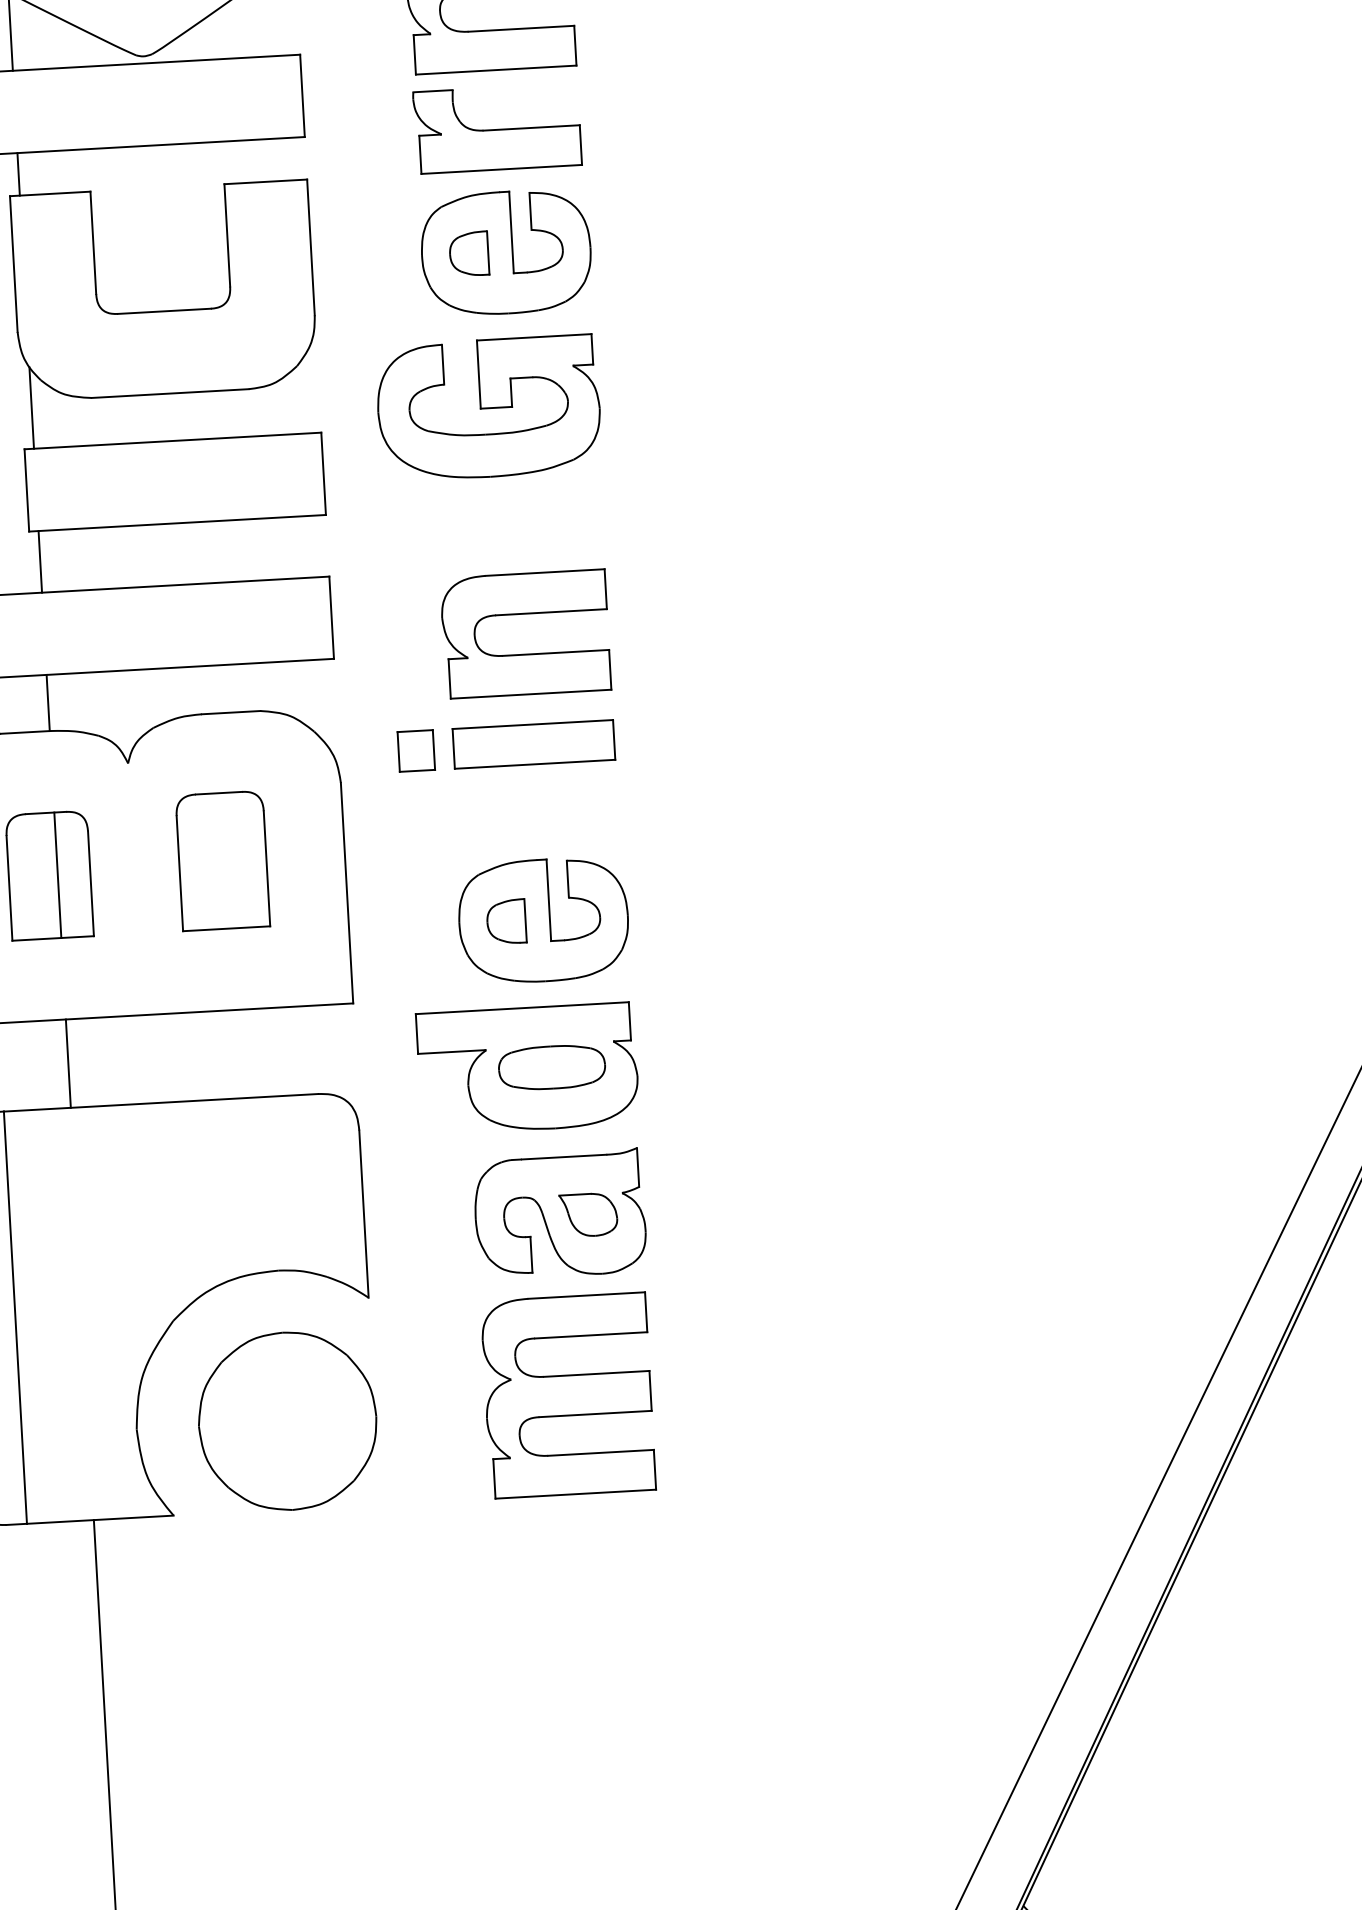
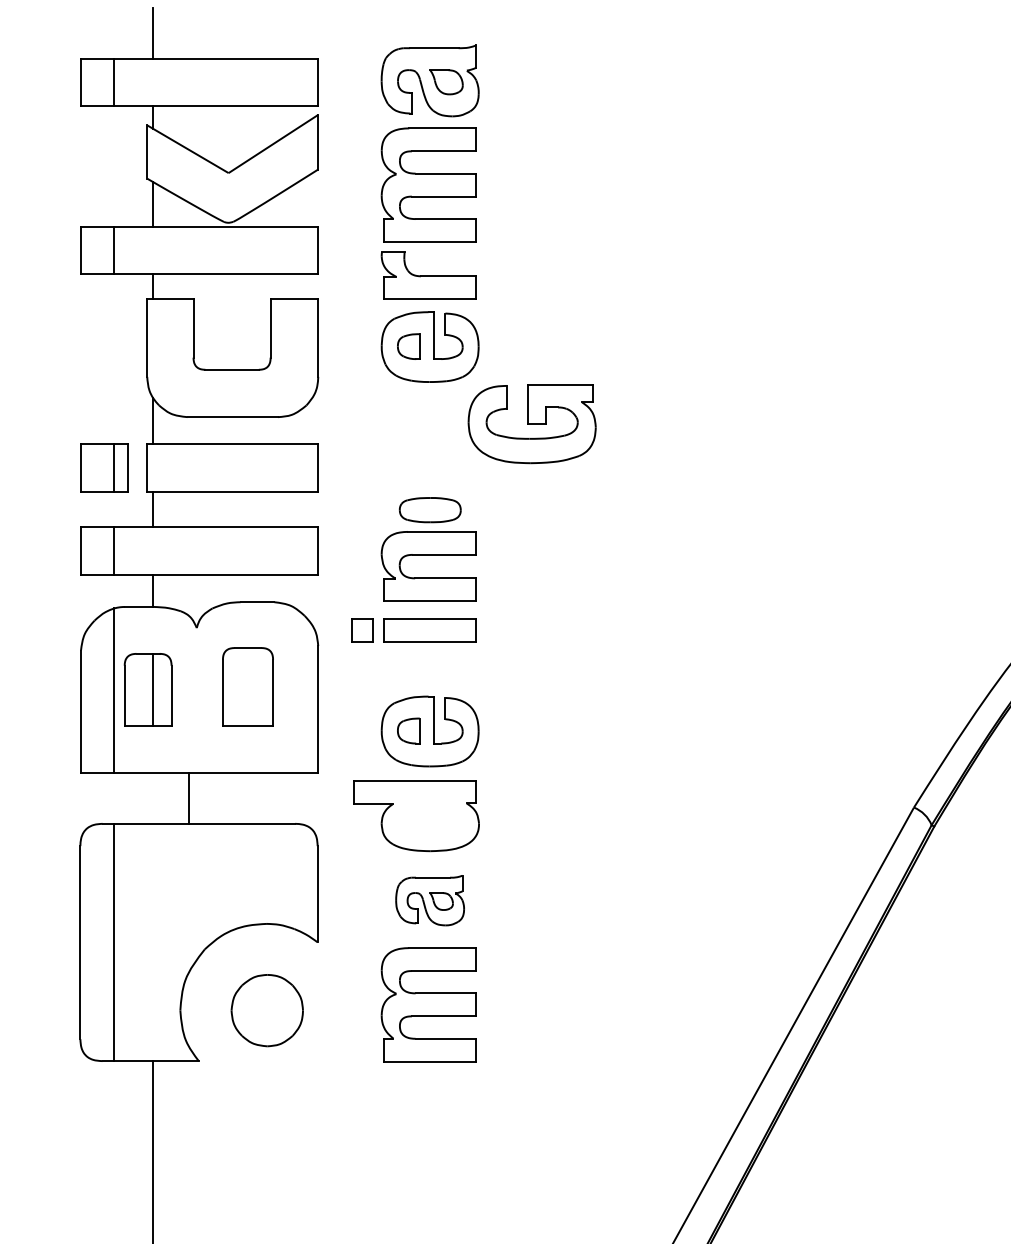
part: (487, 409) -> (531, 424), moved
line: (67, 1062) -> (188, 797), moved
part: (550, 1068) -> (429, 510), moved
part: (558, 1214) -> (429, 900), size x0.7
part: (288, 1421) -> (267, 1010), size x0.7

